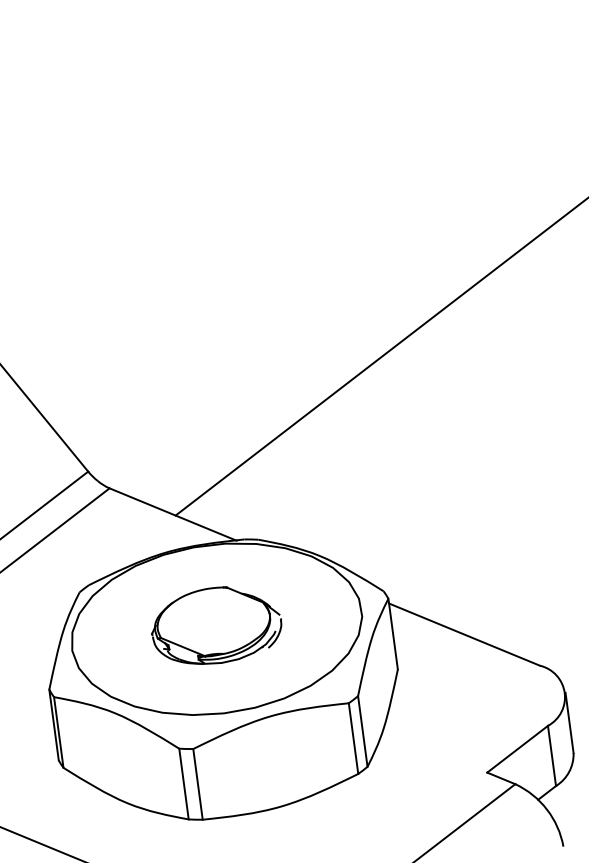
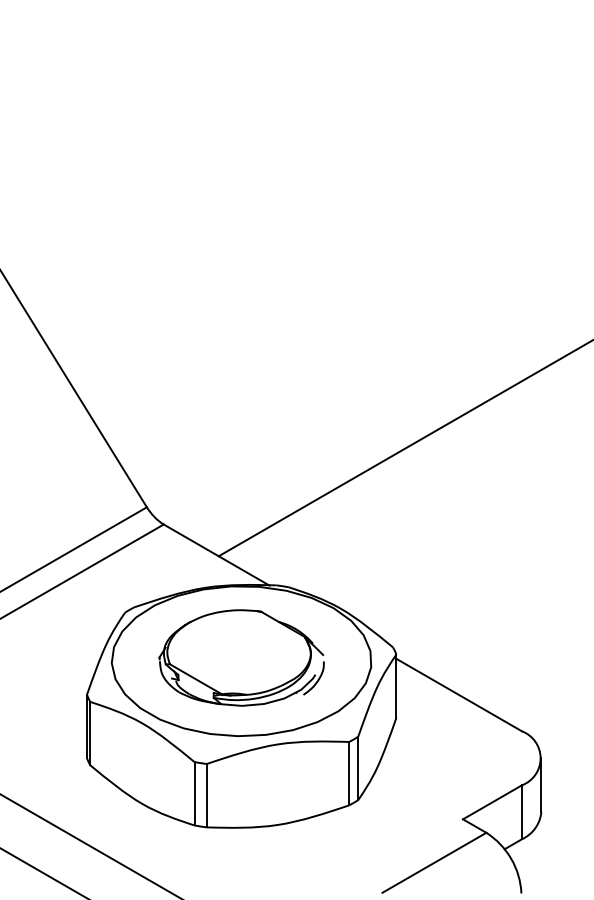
part: (216, 625) -> (241, 657), size x1.43

